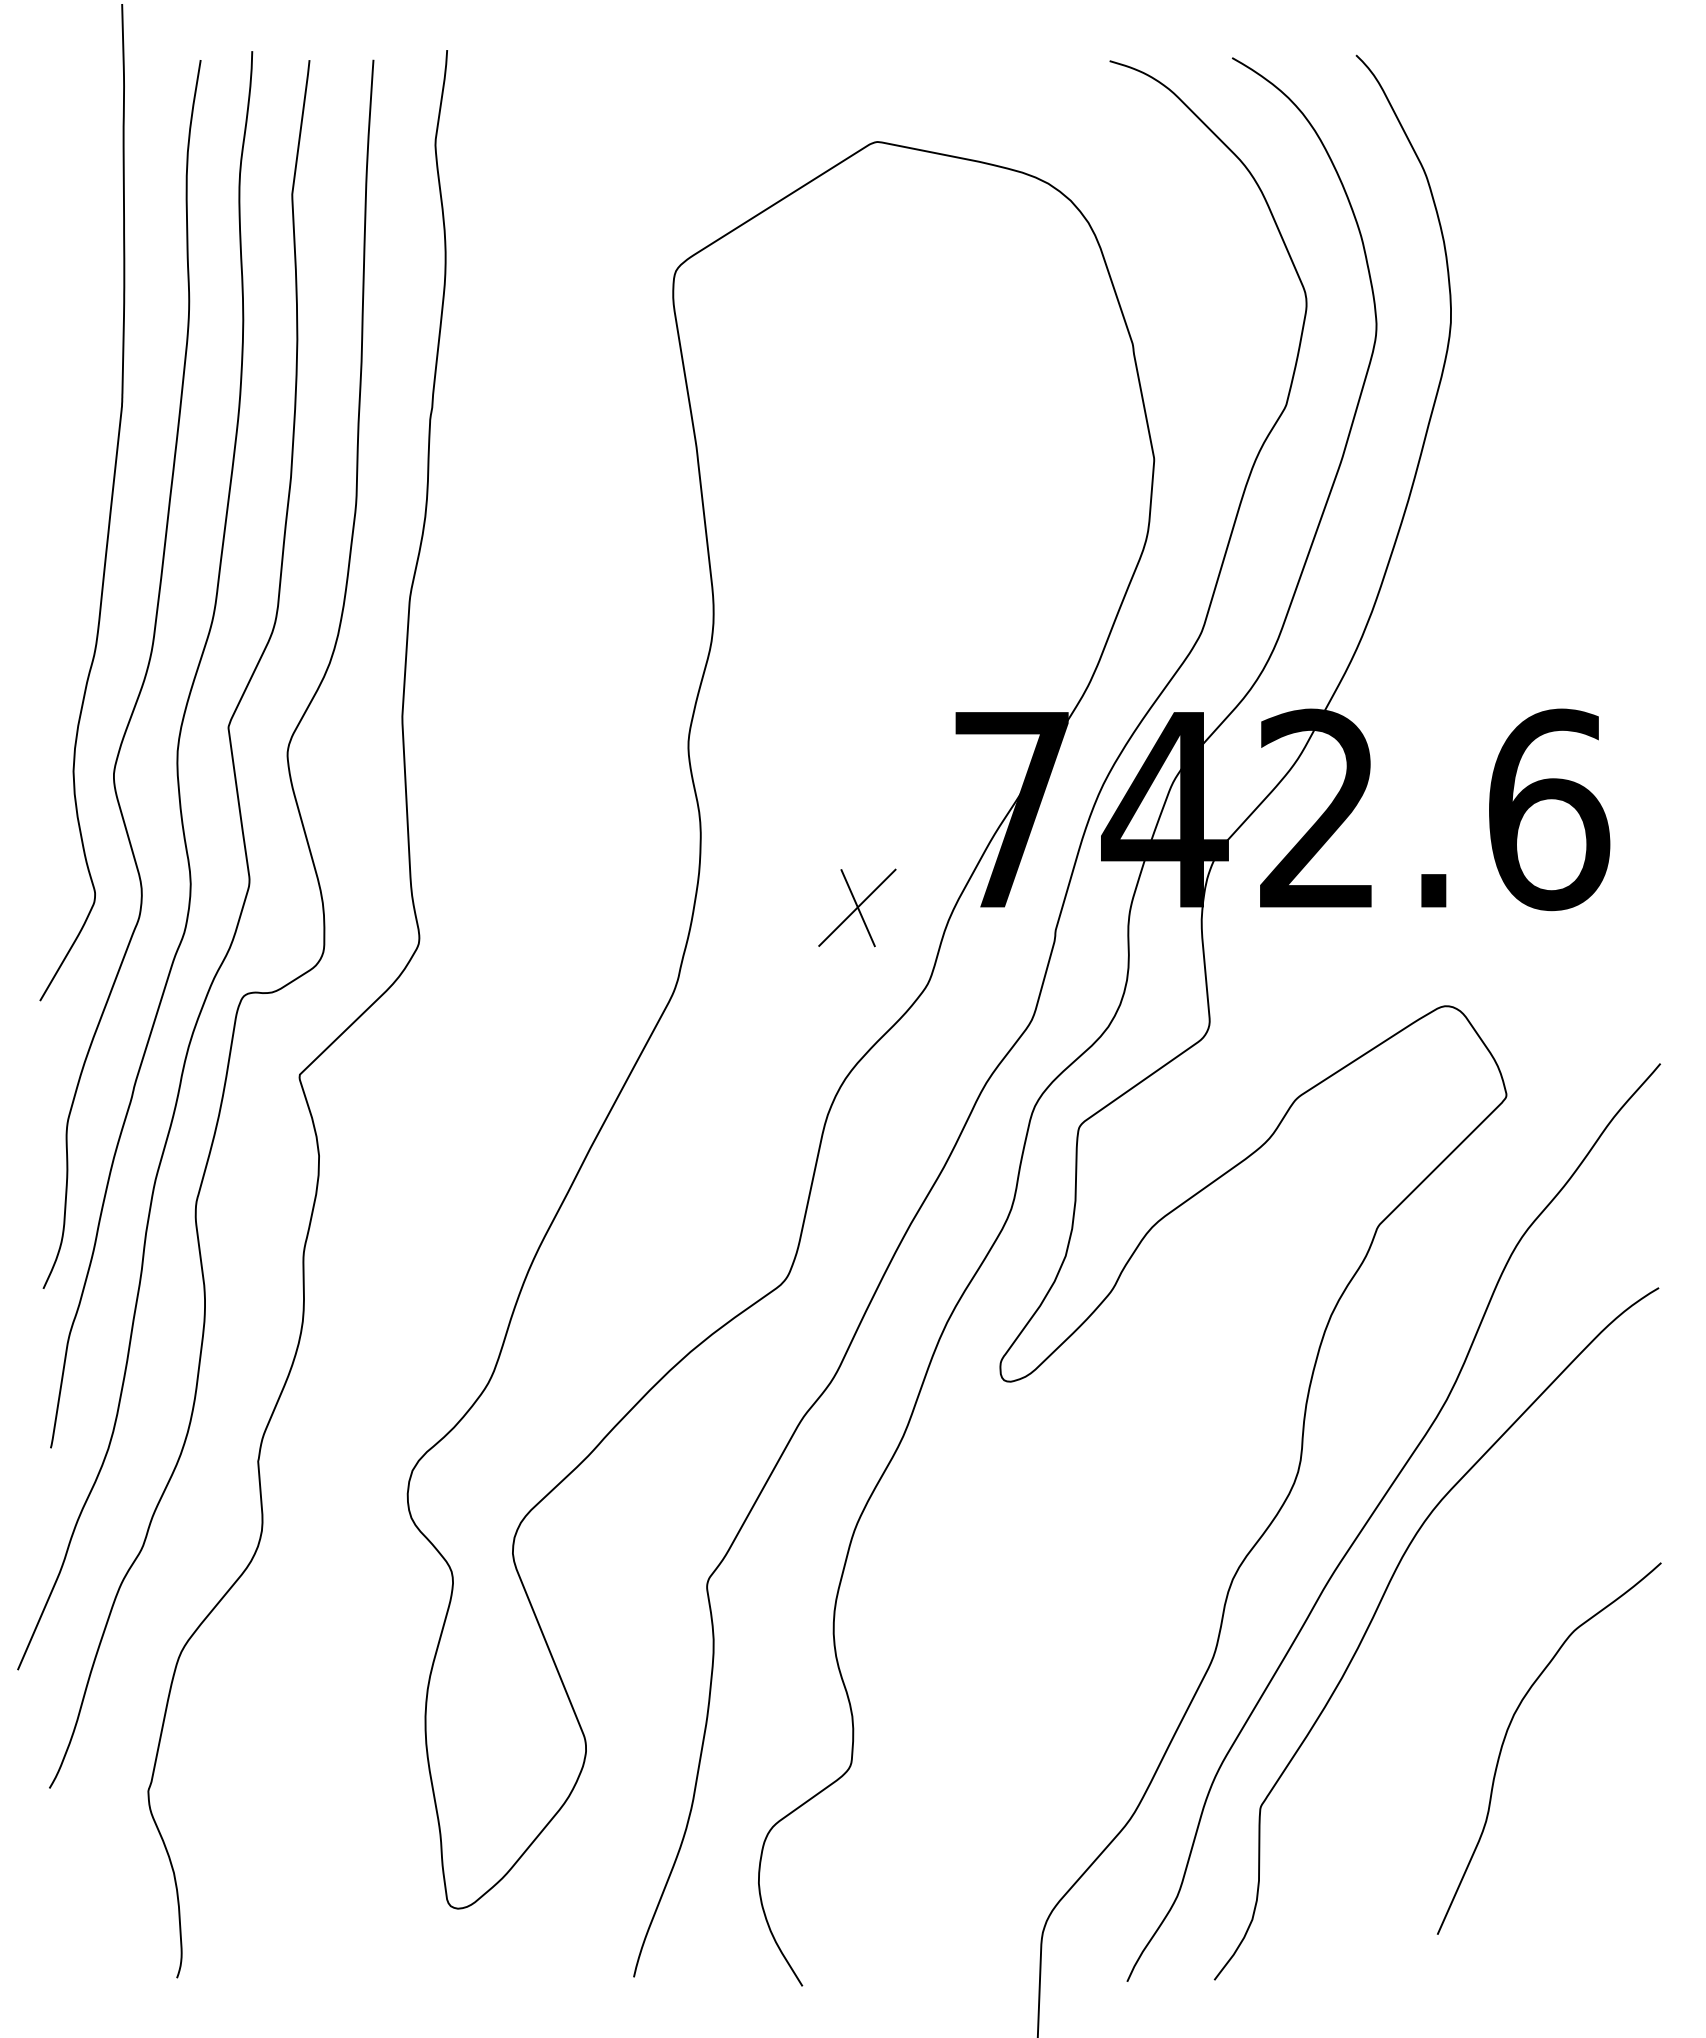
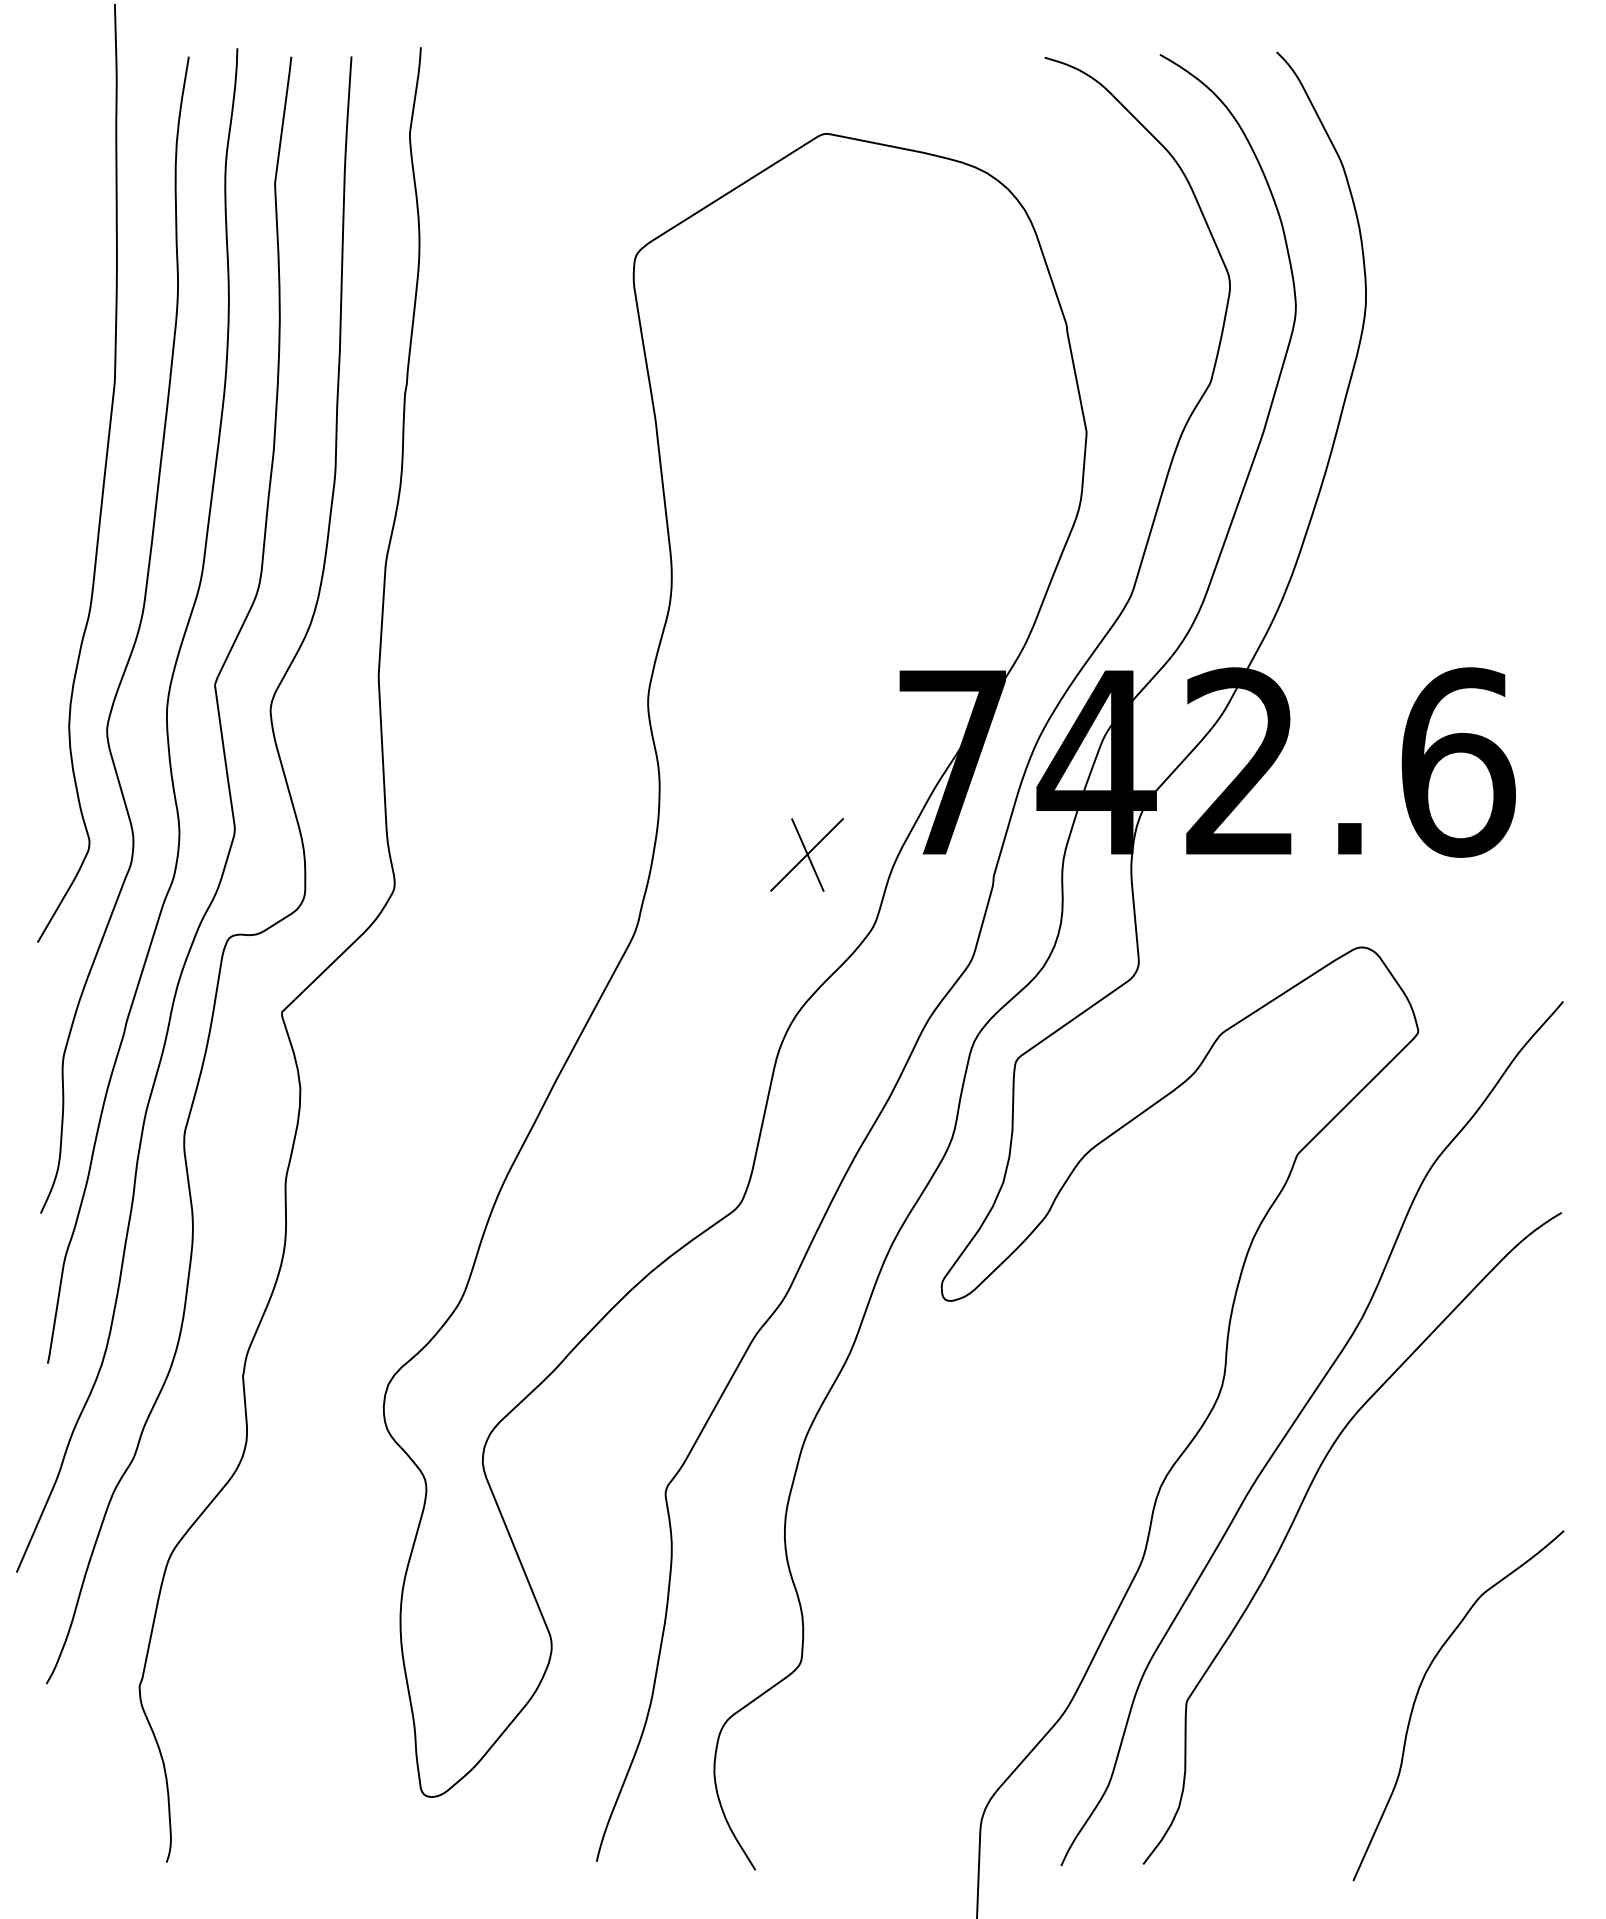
curve: (1507, 1733) -> (1419, 1691), moved

